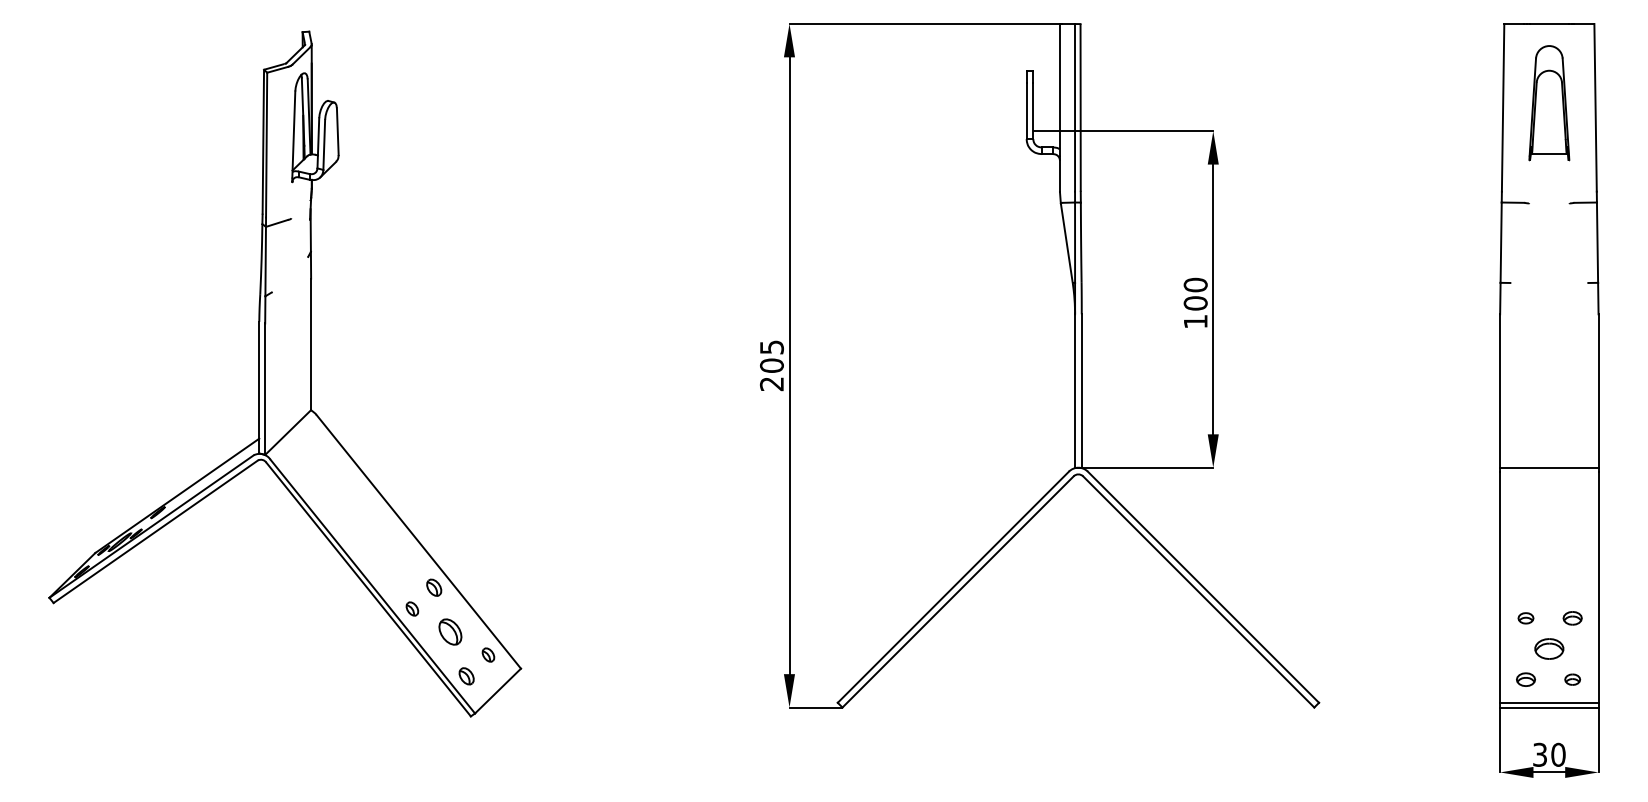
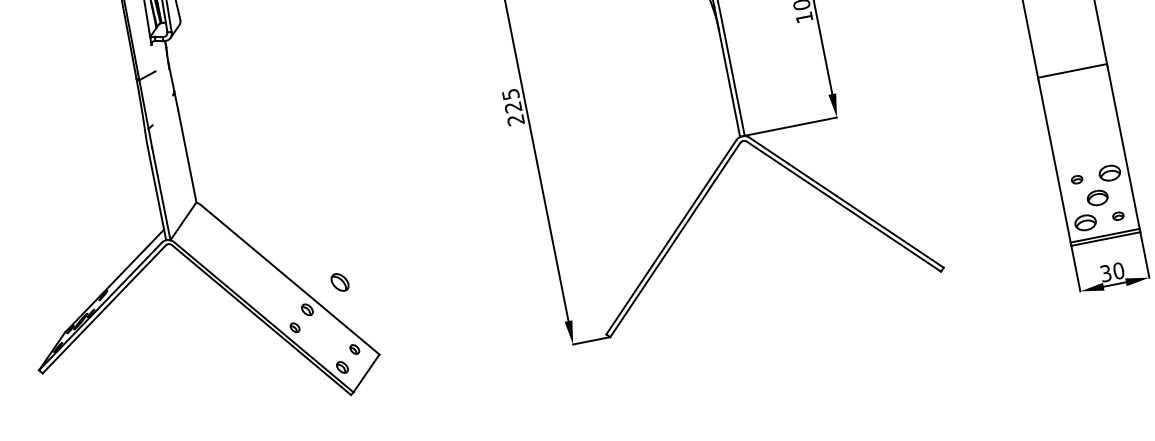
text: (771, 365) -> (513, 107), 205 -> 225
part: (1572, 618) -> (1109, 173), size x1.6
part: (450, 631) -> (340, 282), moved
part: (1525, 679) -> (1085, 222), size x1.6

